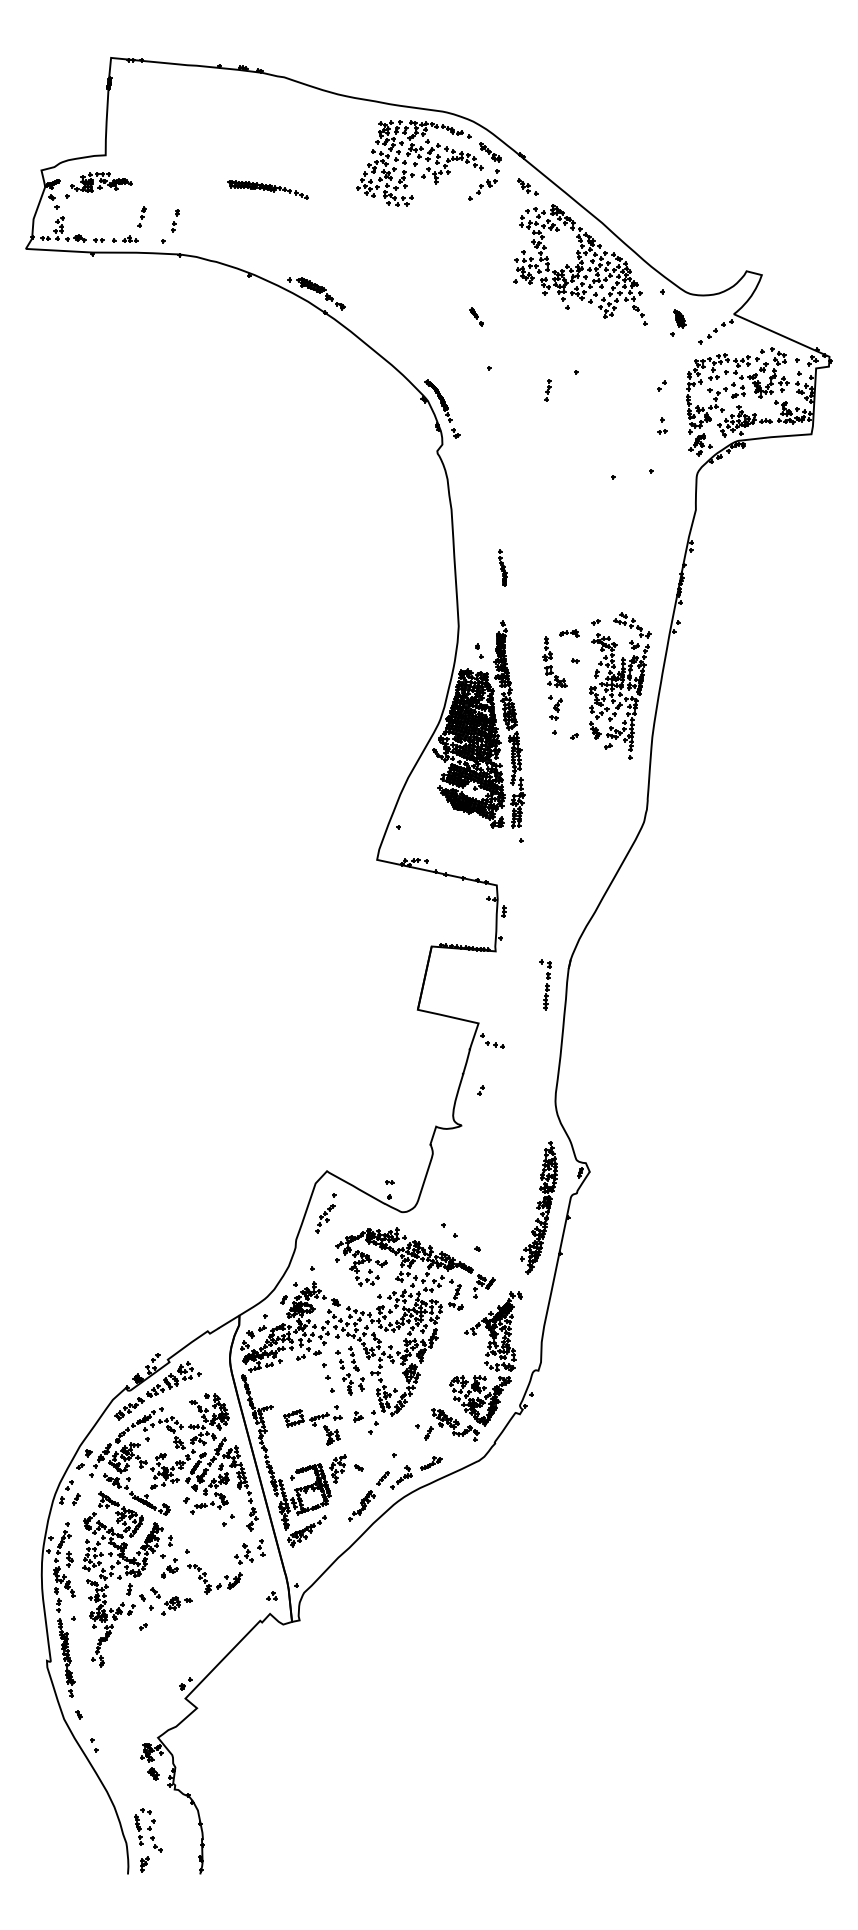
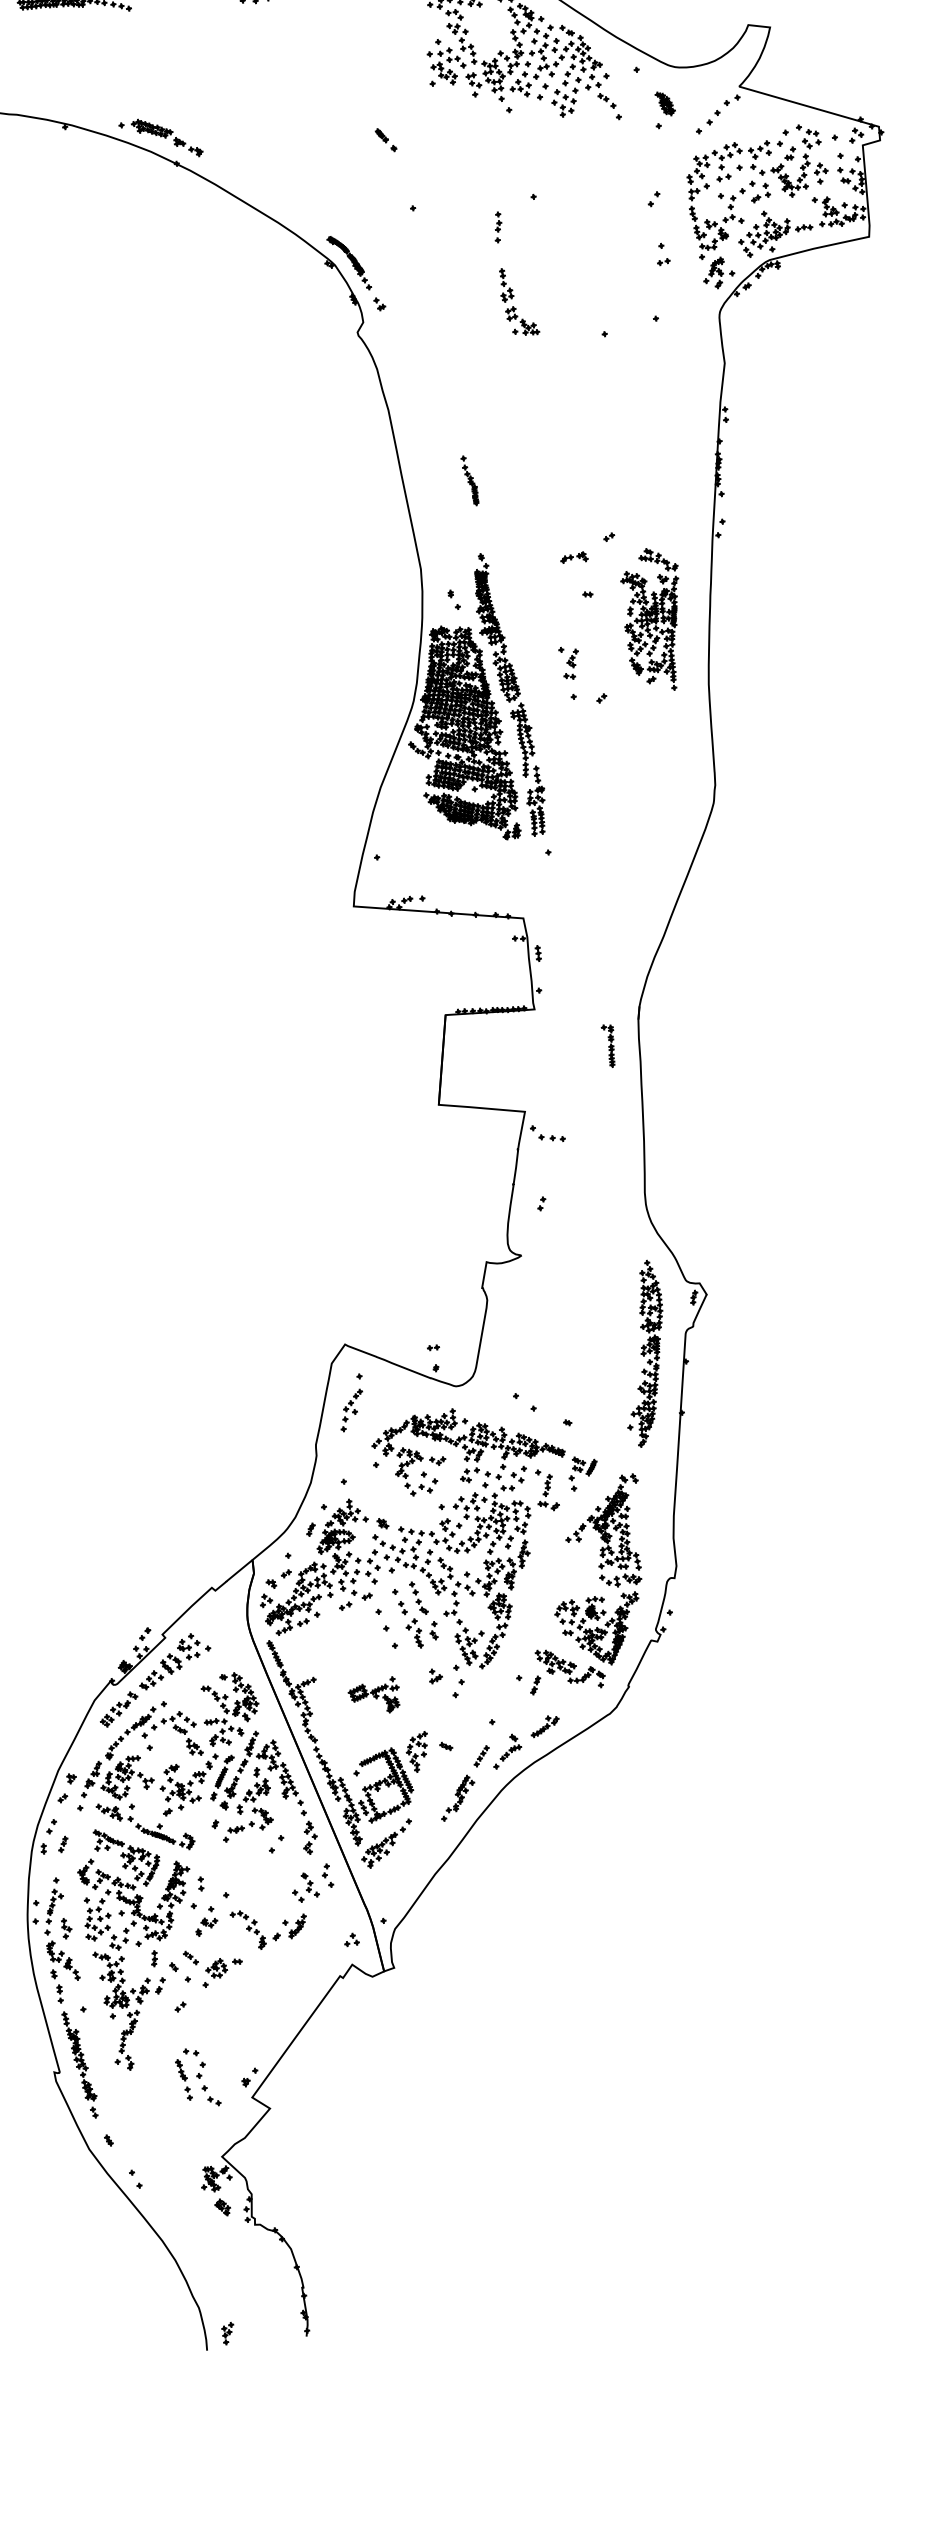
part: (554, 661) -> (517, 300), moved
part: (620, 685) -> (654, 619), size x0.7
part: (545, 984) -> (609, 1045), size x0.6
part: (312, 1425) -> (374, 1697), size x0.6
part: (148, 1830) -> (197, 2078), moved

